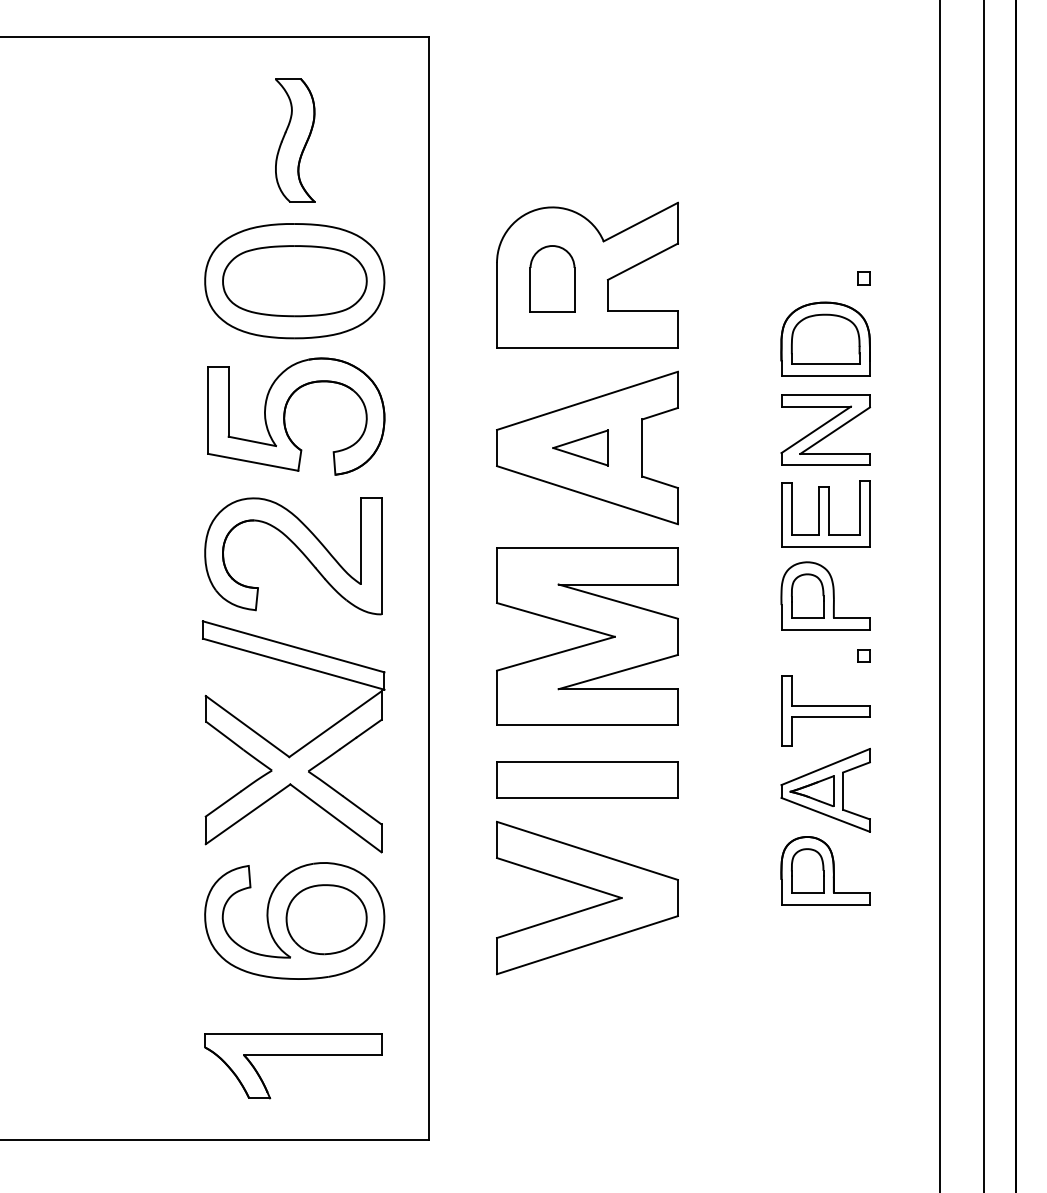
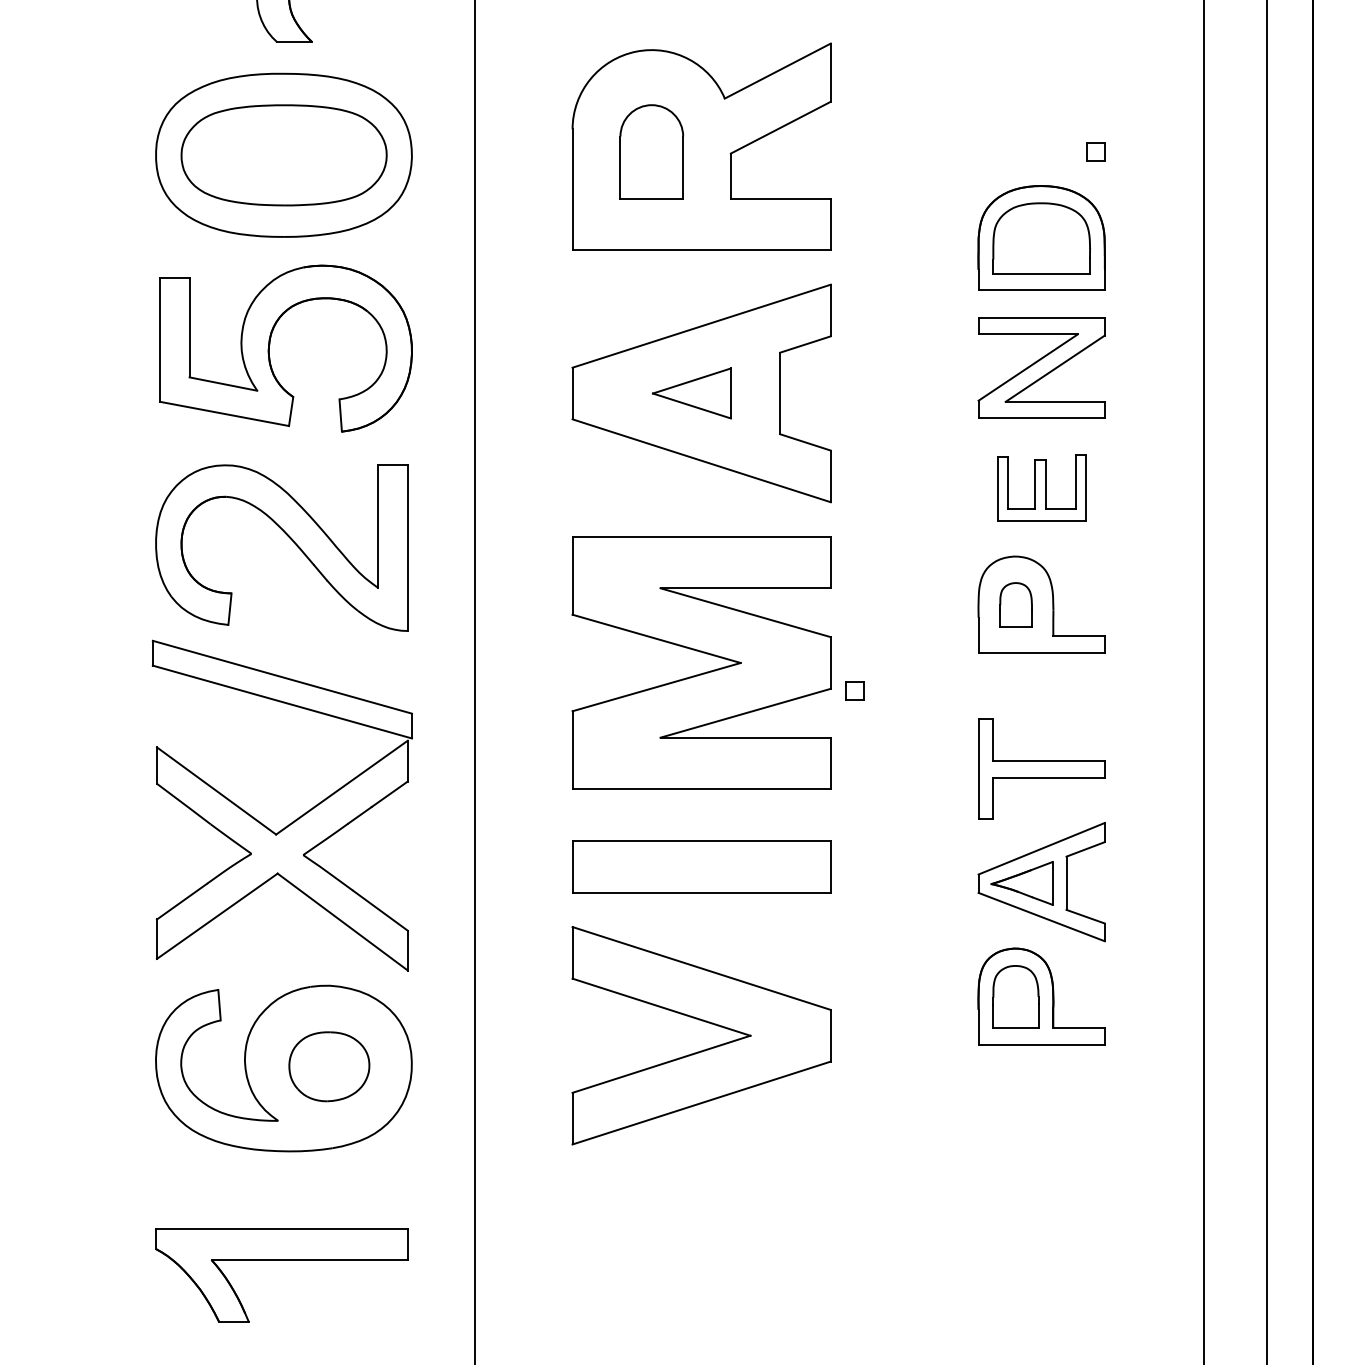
part: (825, 513) -> (1041, 486), size x0.7
part: (807, 595) -> (1015, 603), size x0.7
part: (863, 655) -> (854, 689), moved
part: (326, 919) -> (329, 1066), size x0.7

